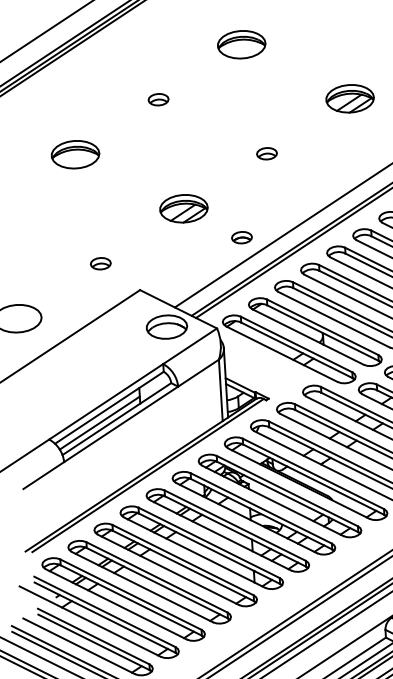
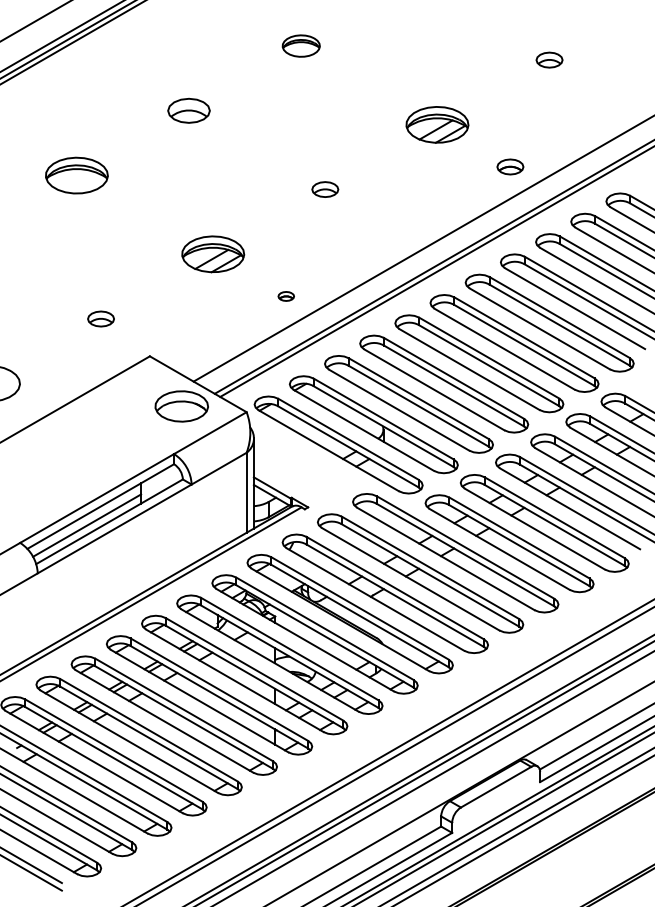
part: (241, 44) -> (301, 45), size x0.6
part: (158, 99) -> (188, 110), size x1.6
part: (242, 237) -> (286, 296), size x0.6

